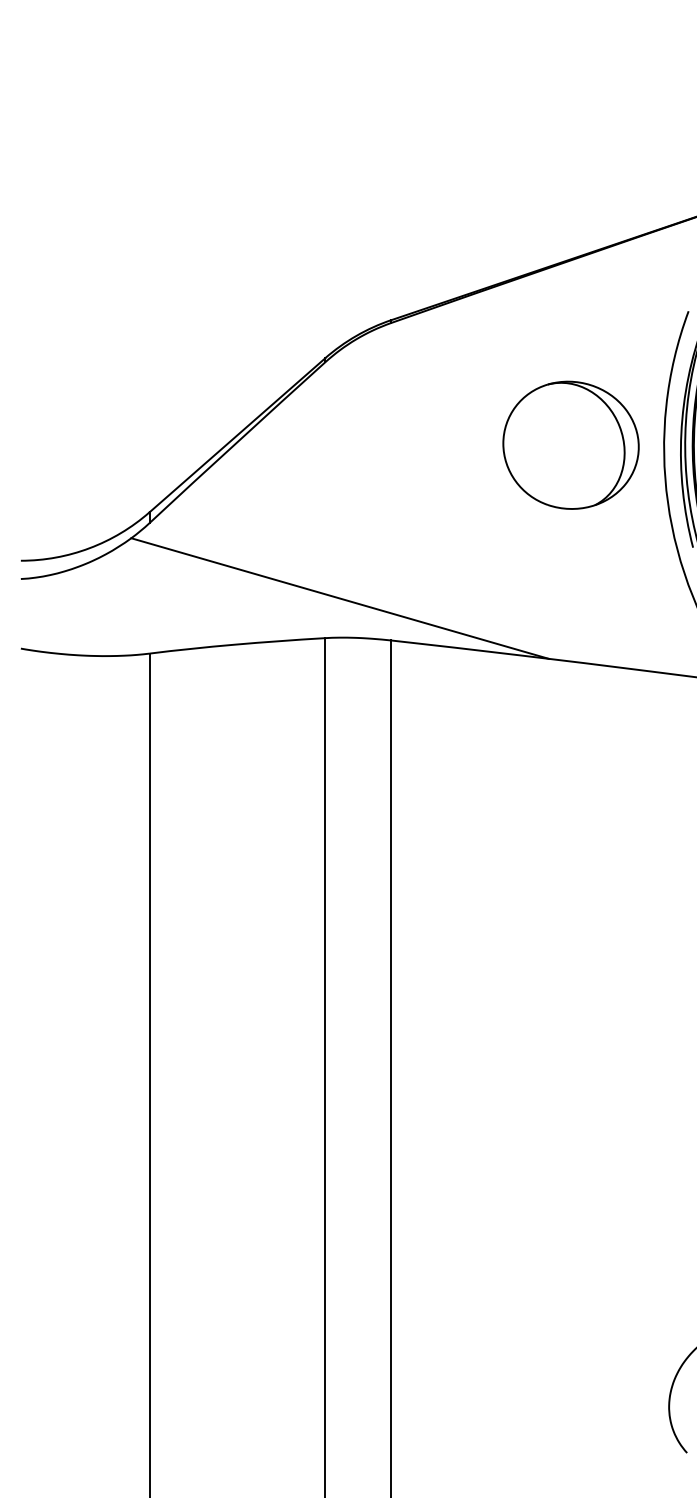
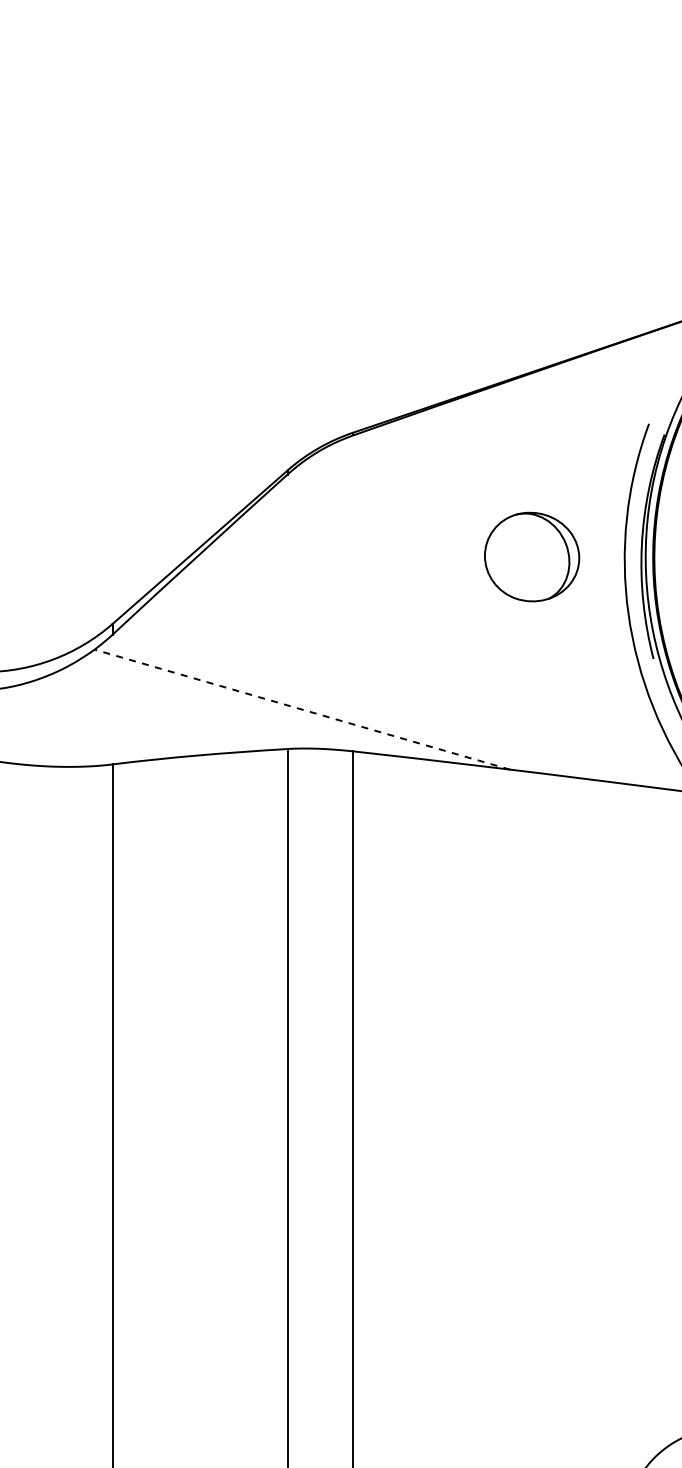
part: (570, 444) -> (531, 556), size x0.7
line: (339, 598) -> (301, 709), solid -> dashed

